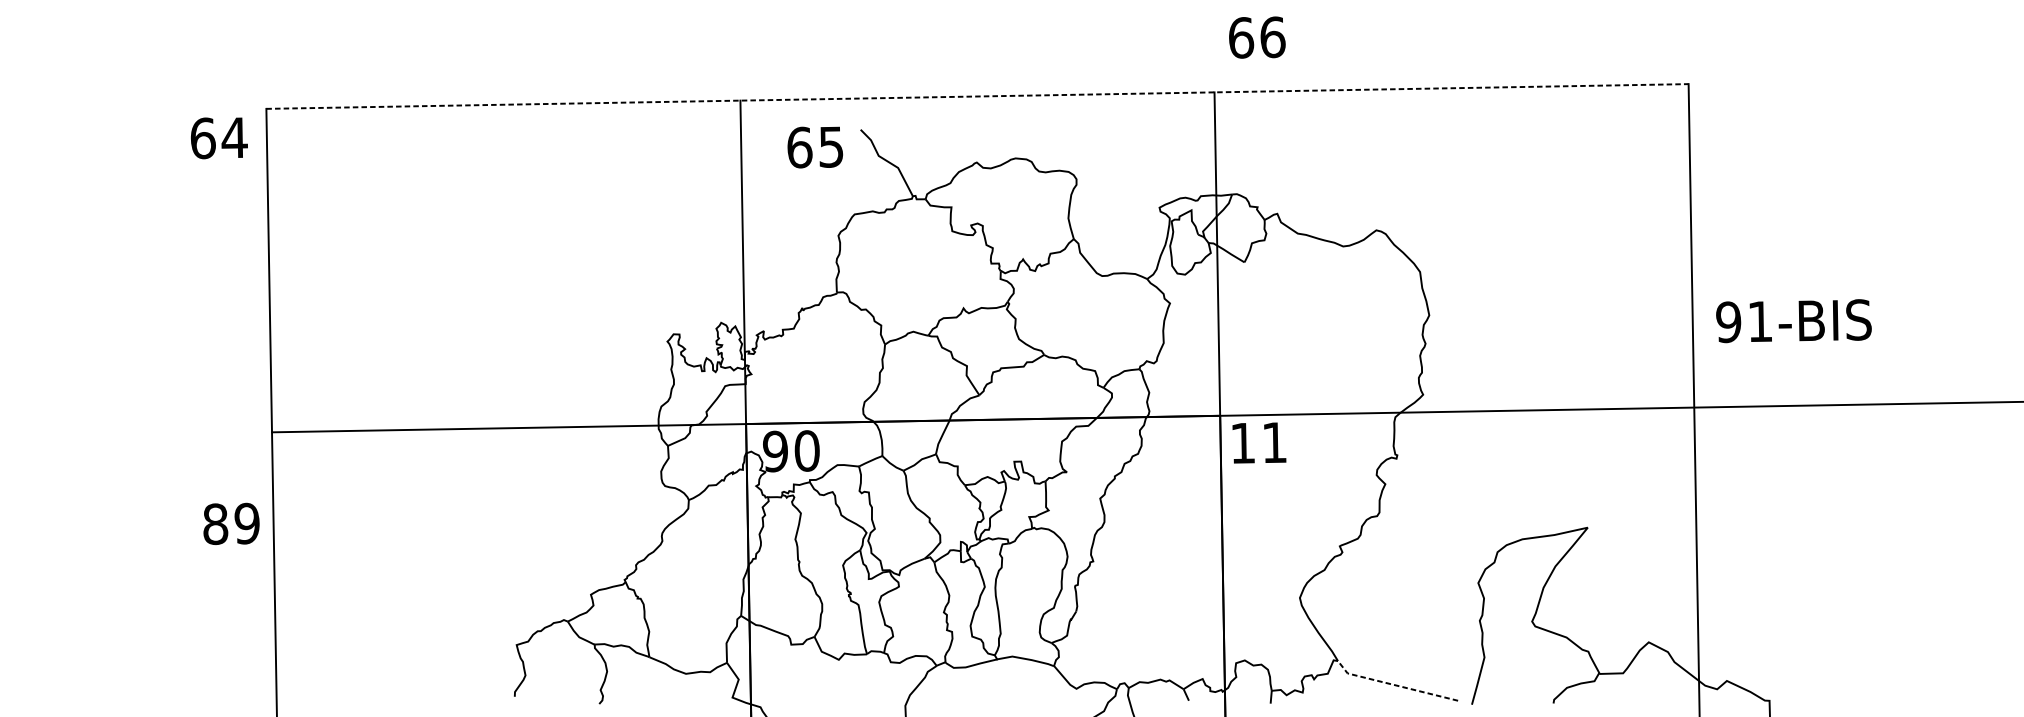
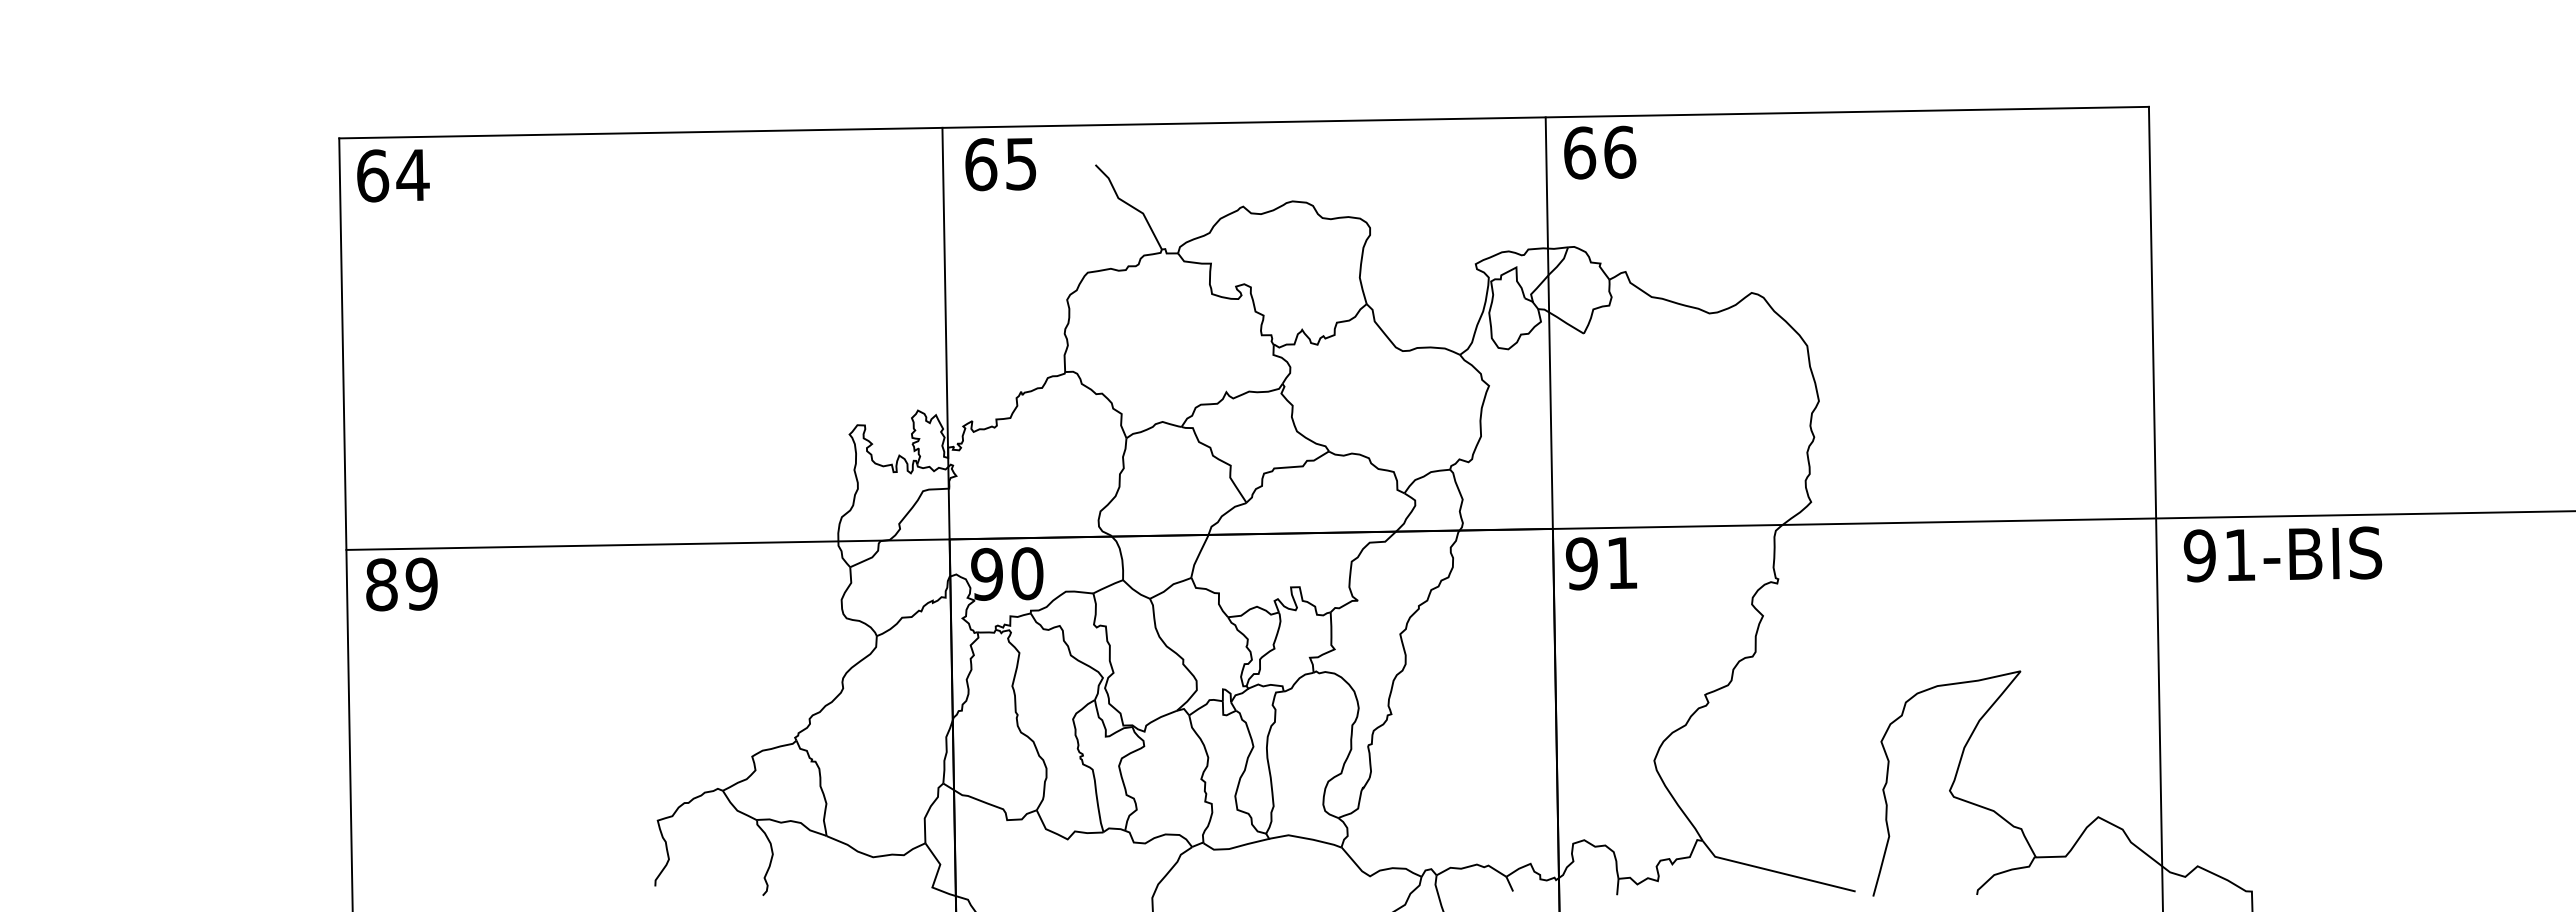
text: (1257, 37) -> (1600, 152), moved
line: (977, 96) -> (1244, 122), dashed -> solid
text: (219, 138) -> (393, 175), moved
text: (815, 147) -> (1000, 164), moved
text: (1793, 321) -> (2282, 554), moved
text: (1242, 442) -> (1581, 563), 11 -> 91
text: (231, 523) -> (401, 584), moved
line: (1394, 685) -> (1774, 871), dashed -> solid

